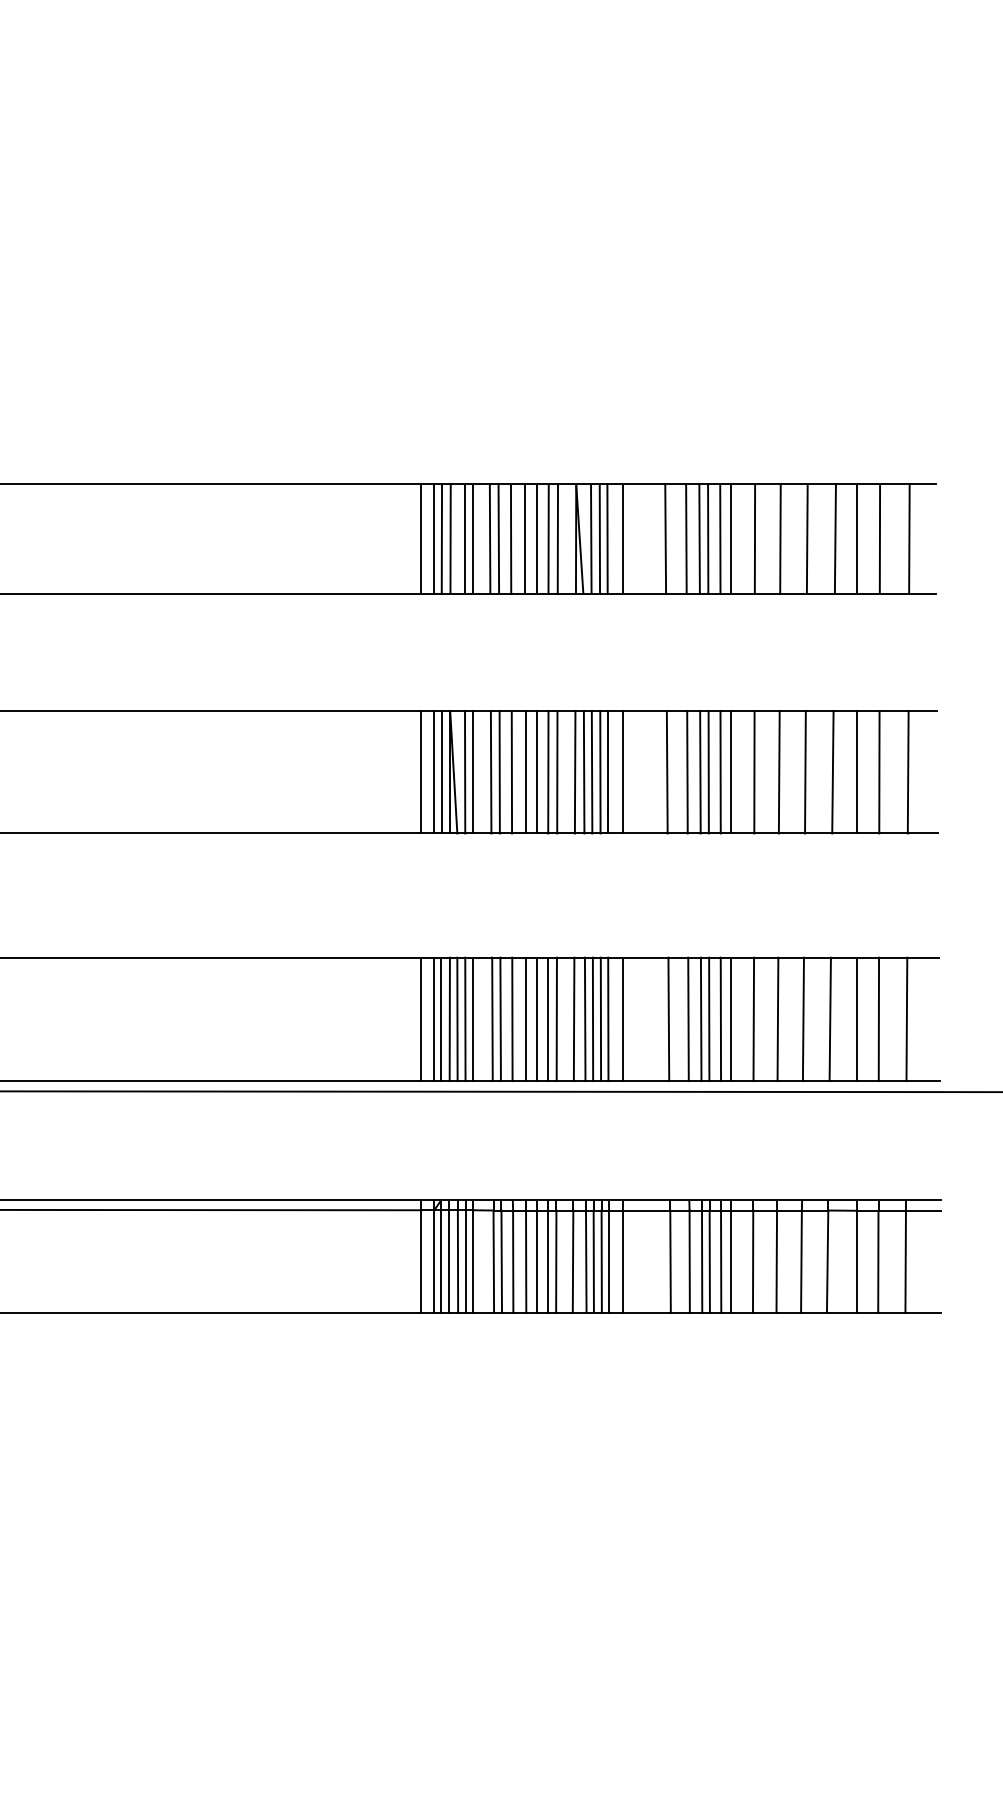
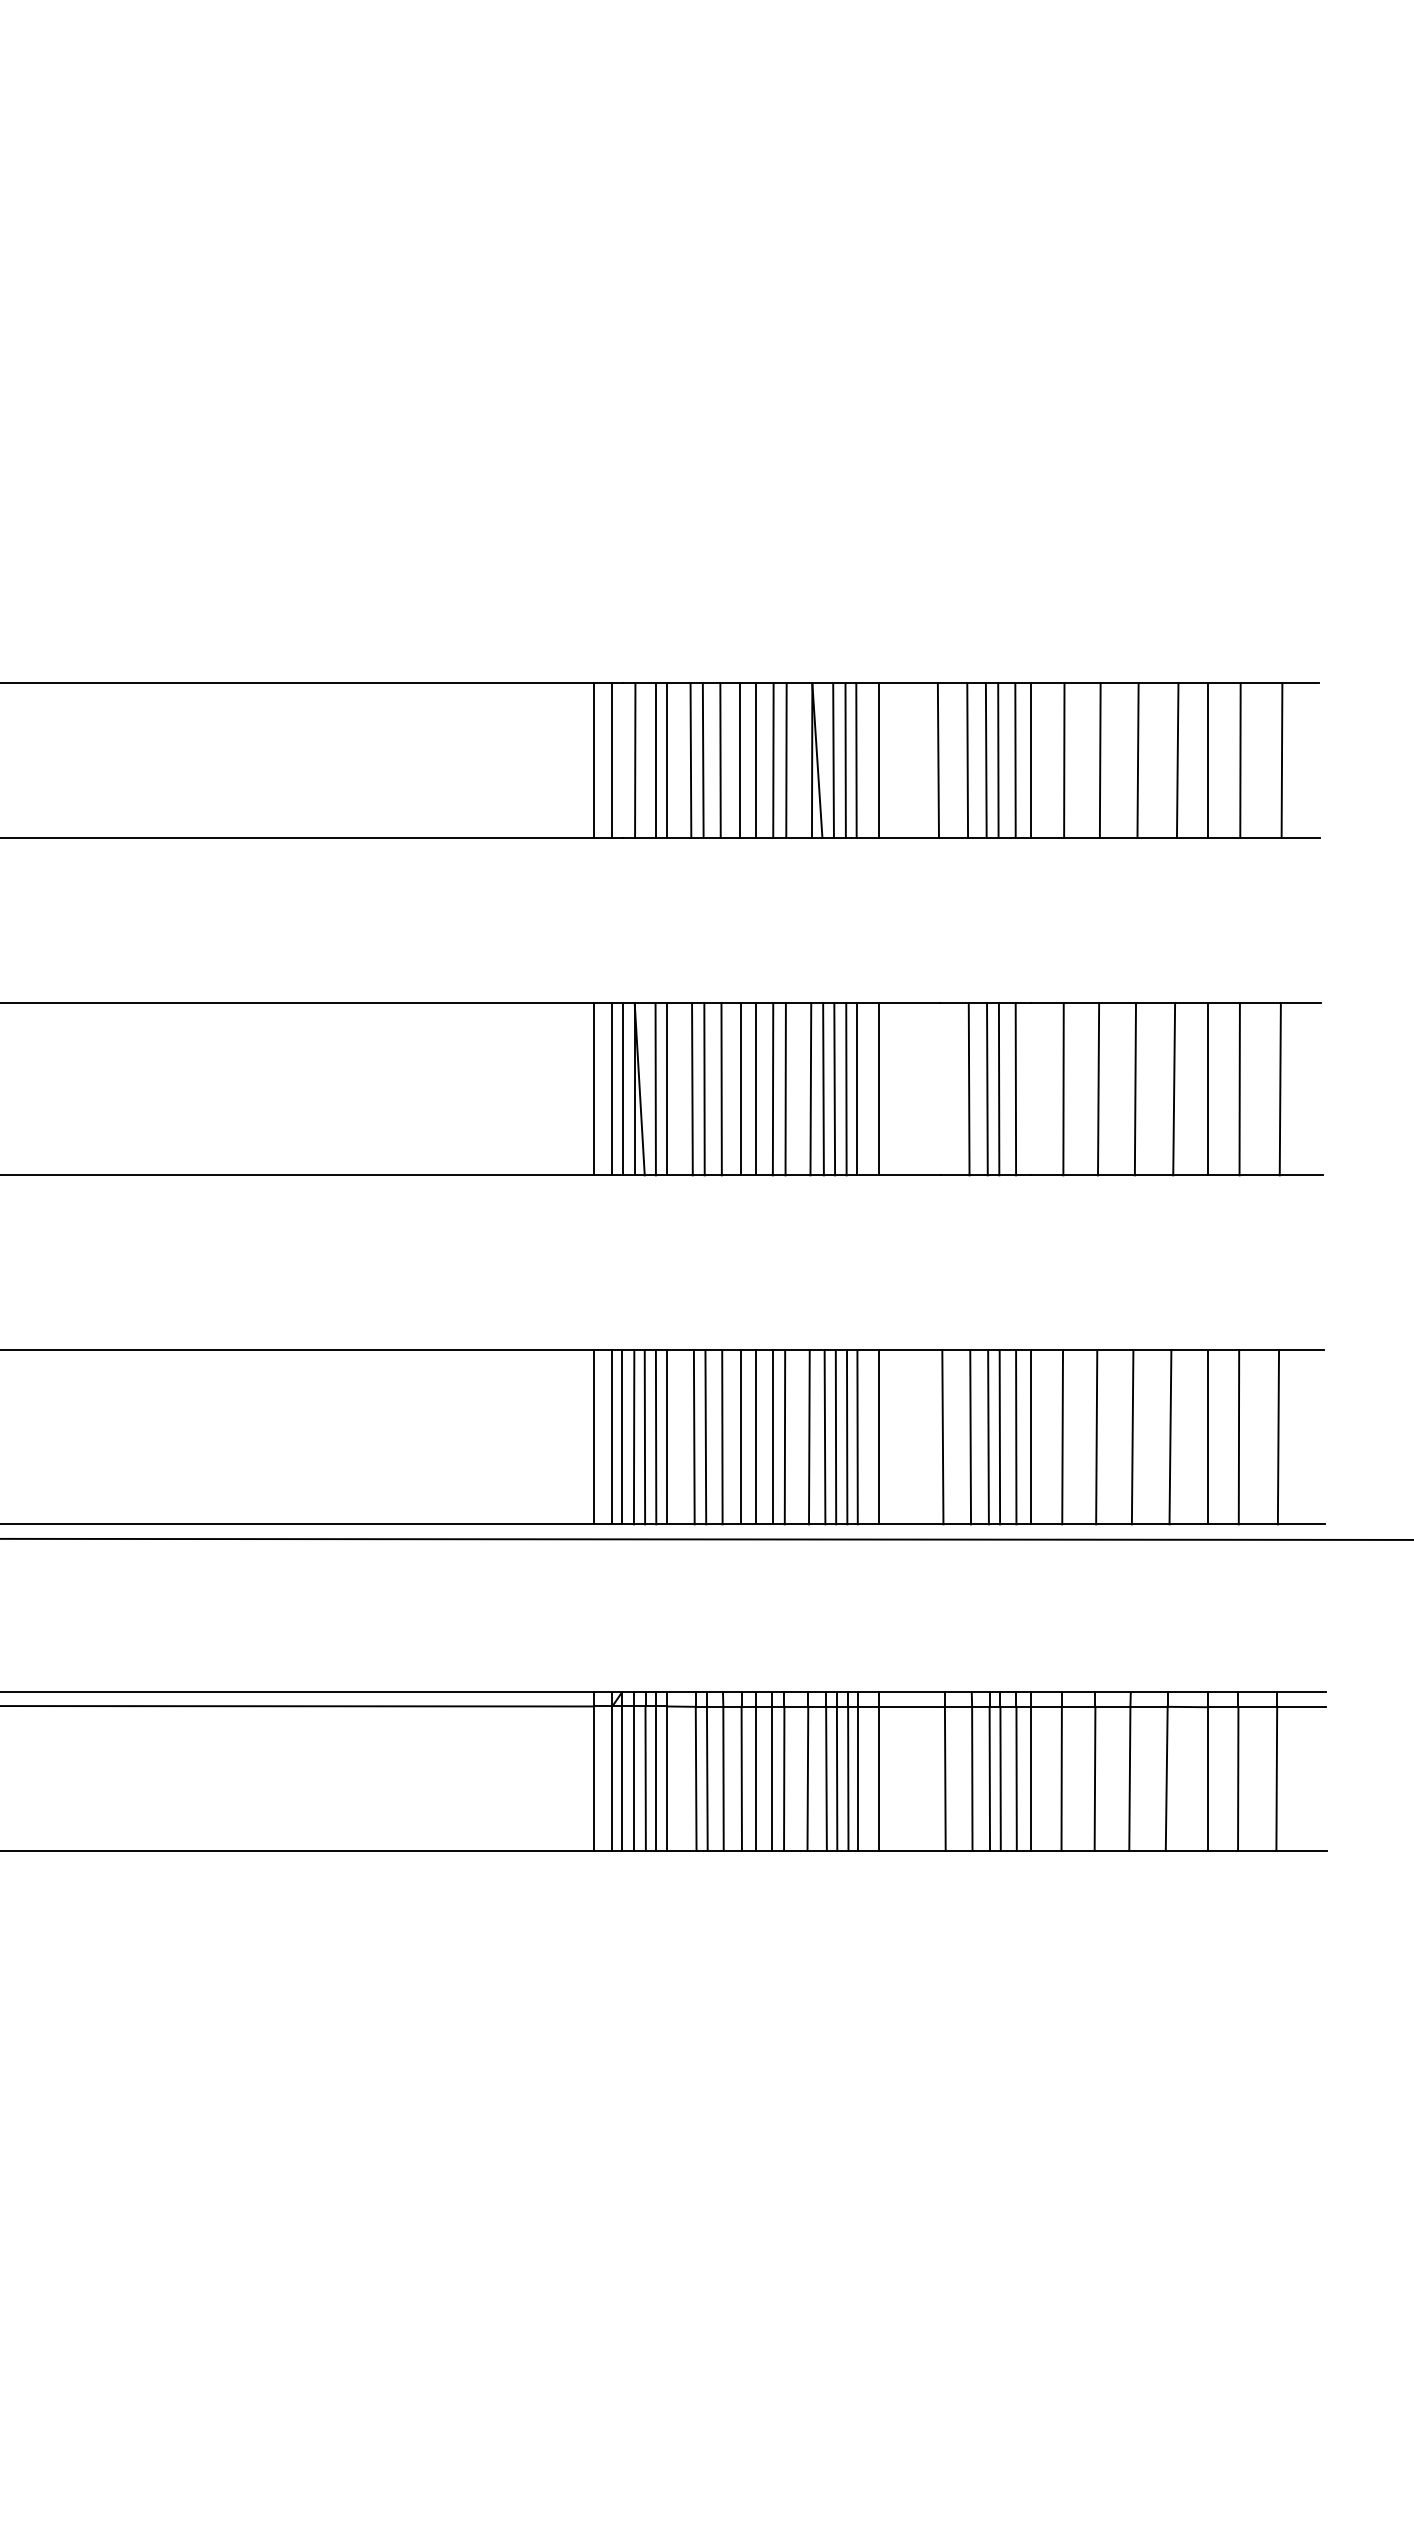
line: (441, 539) -> (622, 760), removed
line: (667, 771) -> (940, 1088), removed
line: (730, 771) -> (1030, 1088), removed

